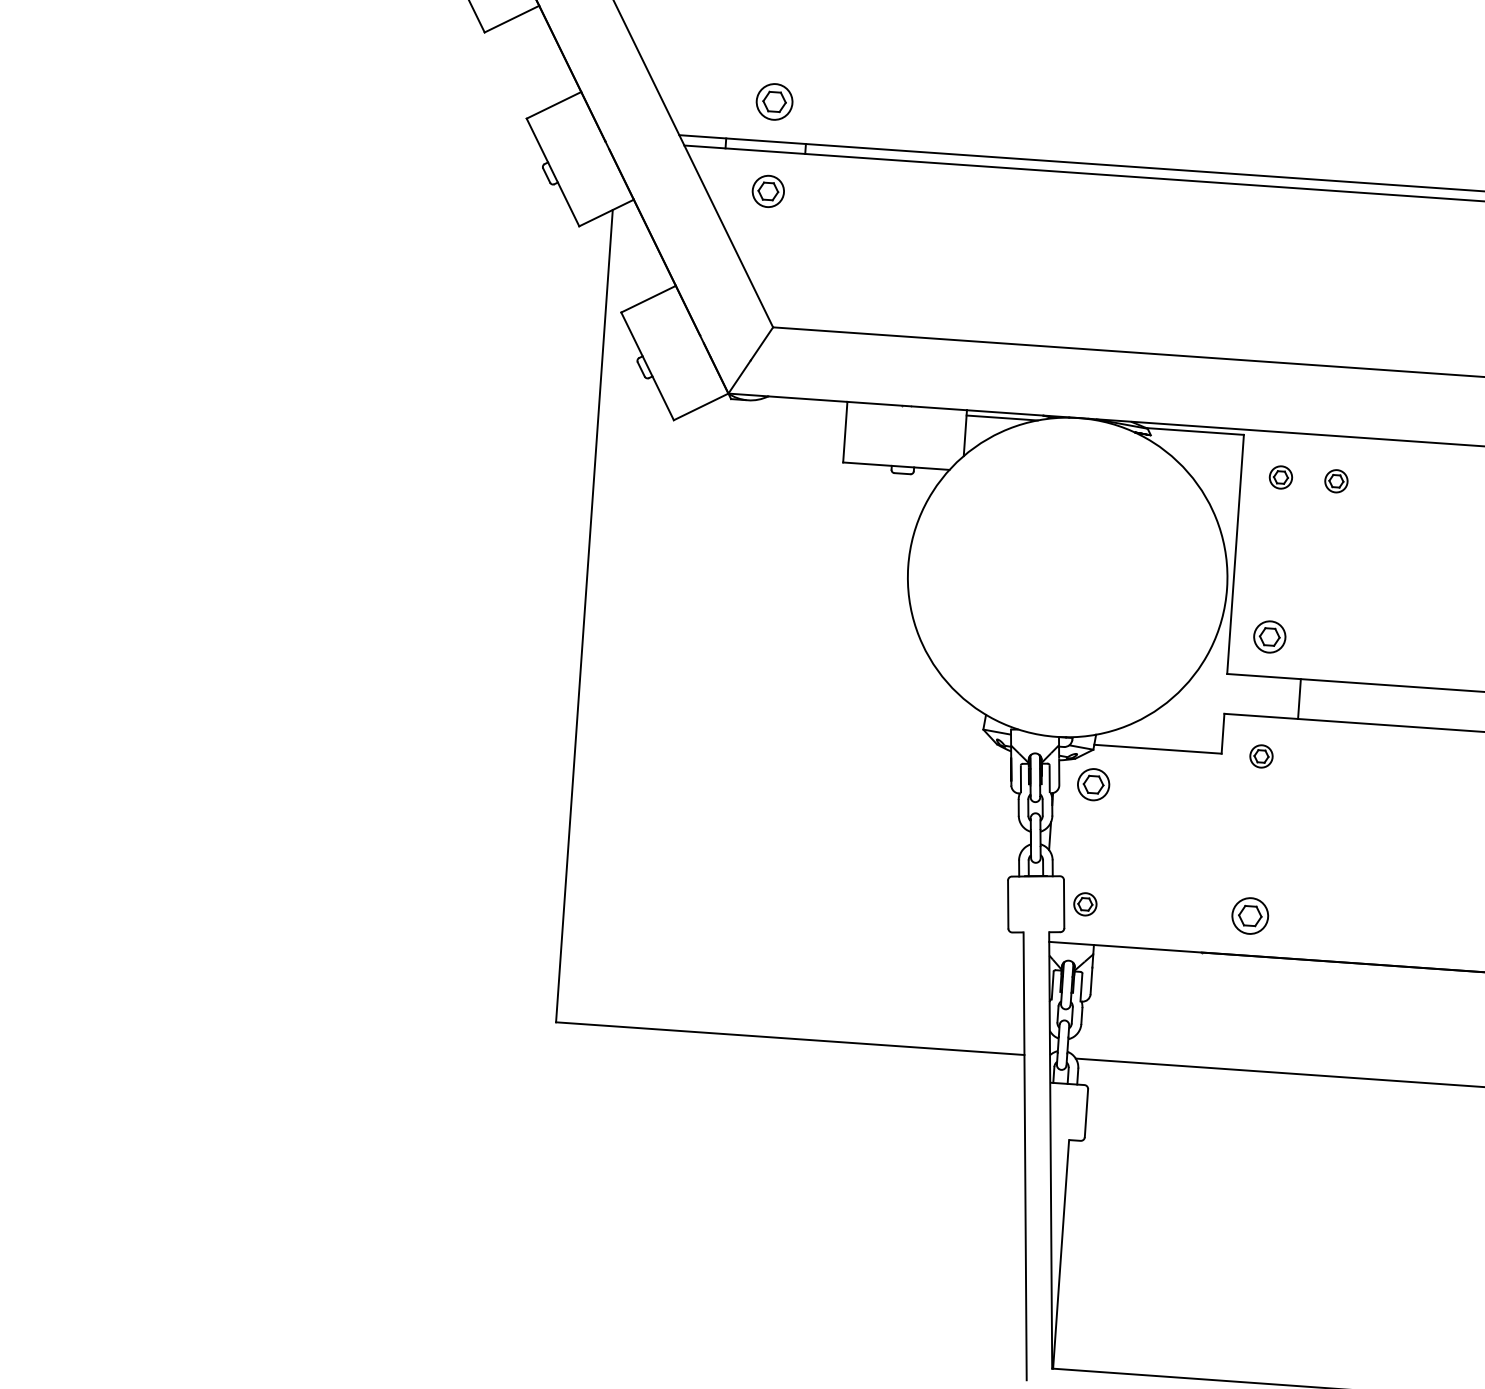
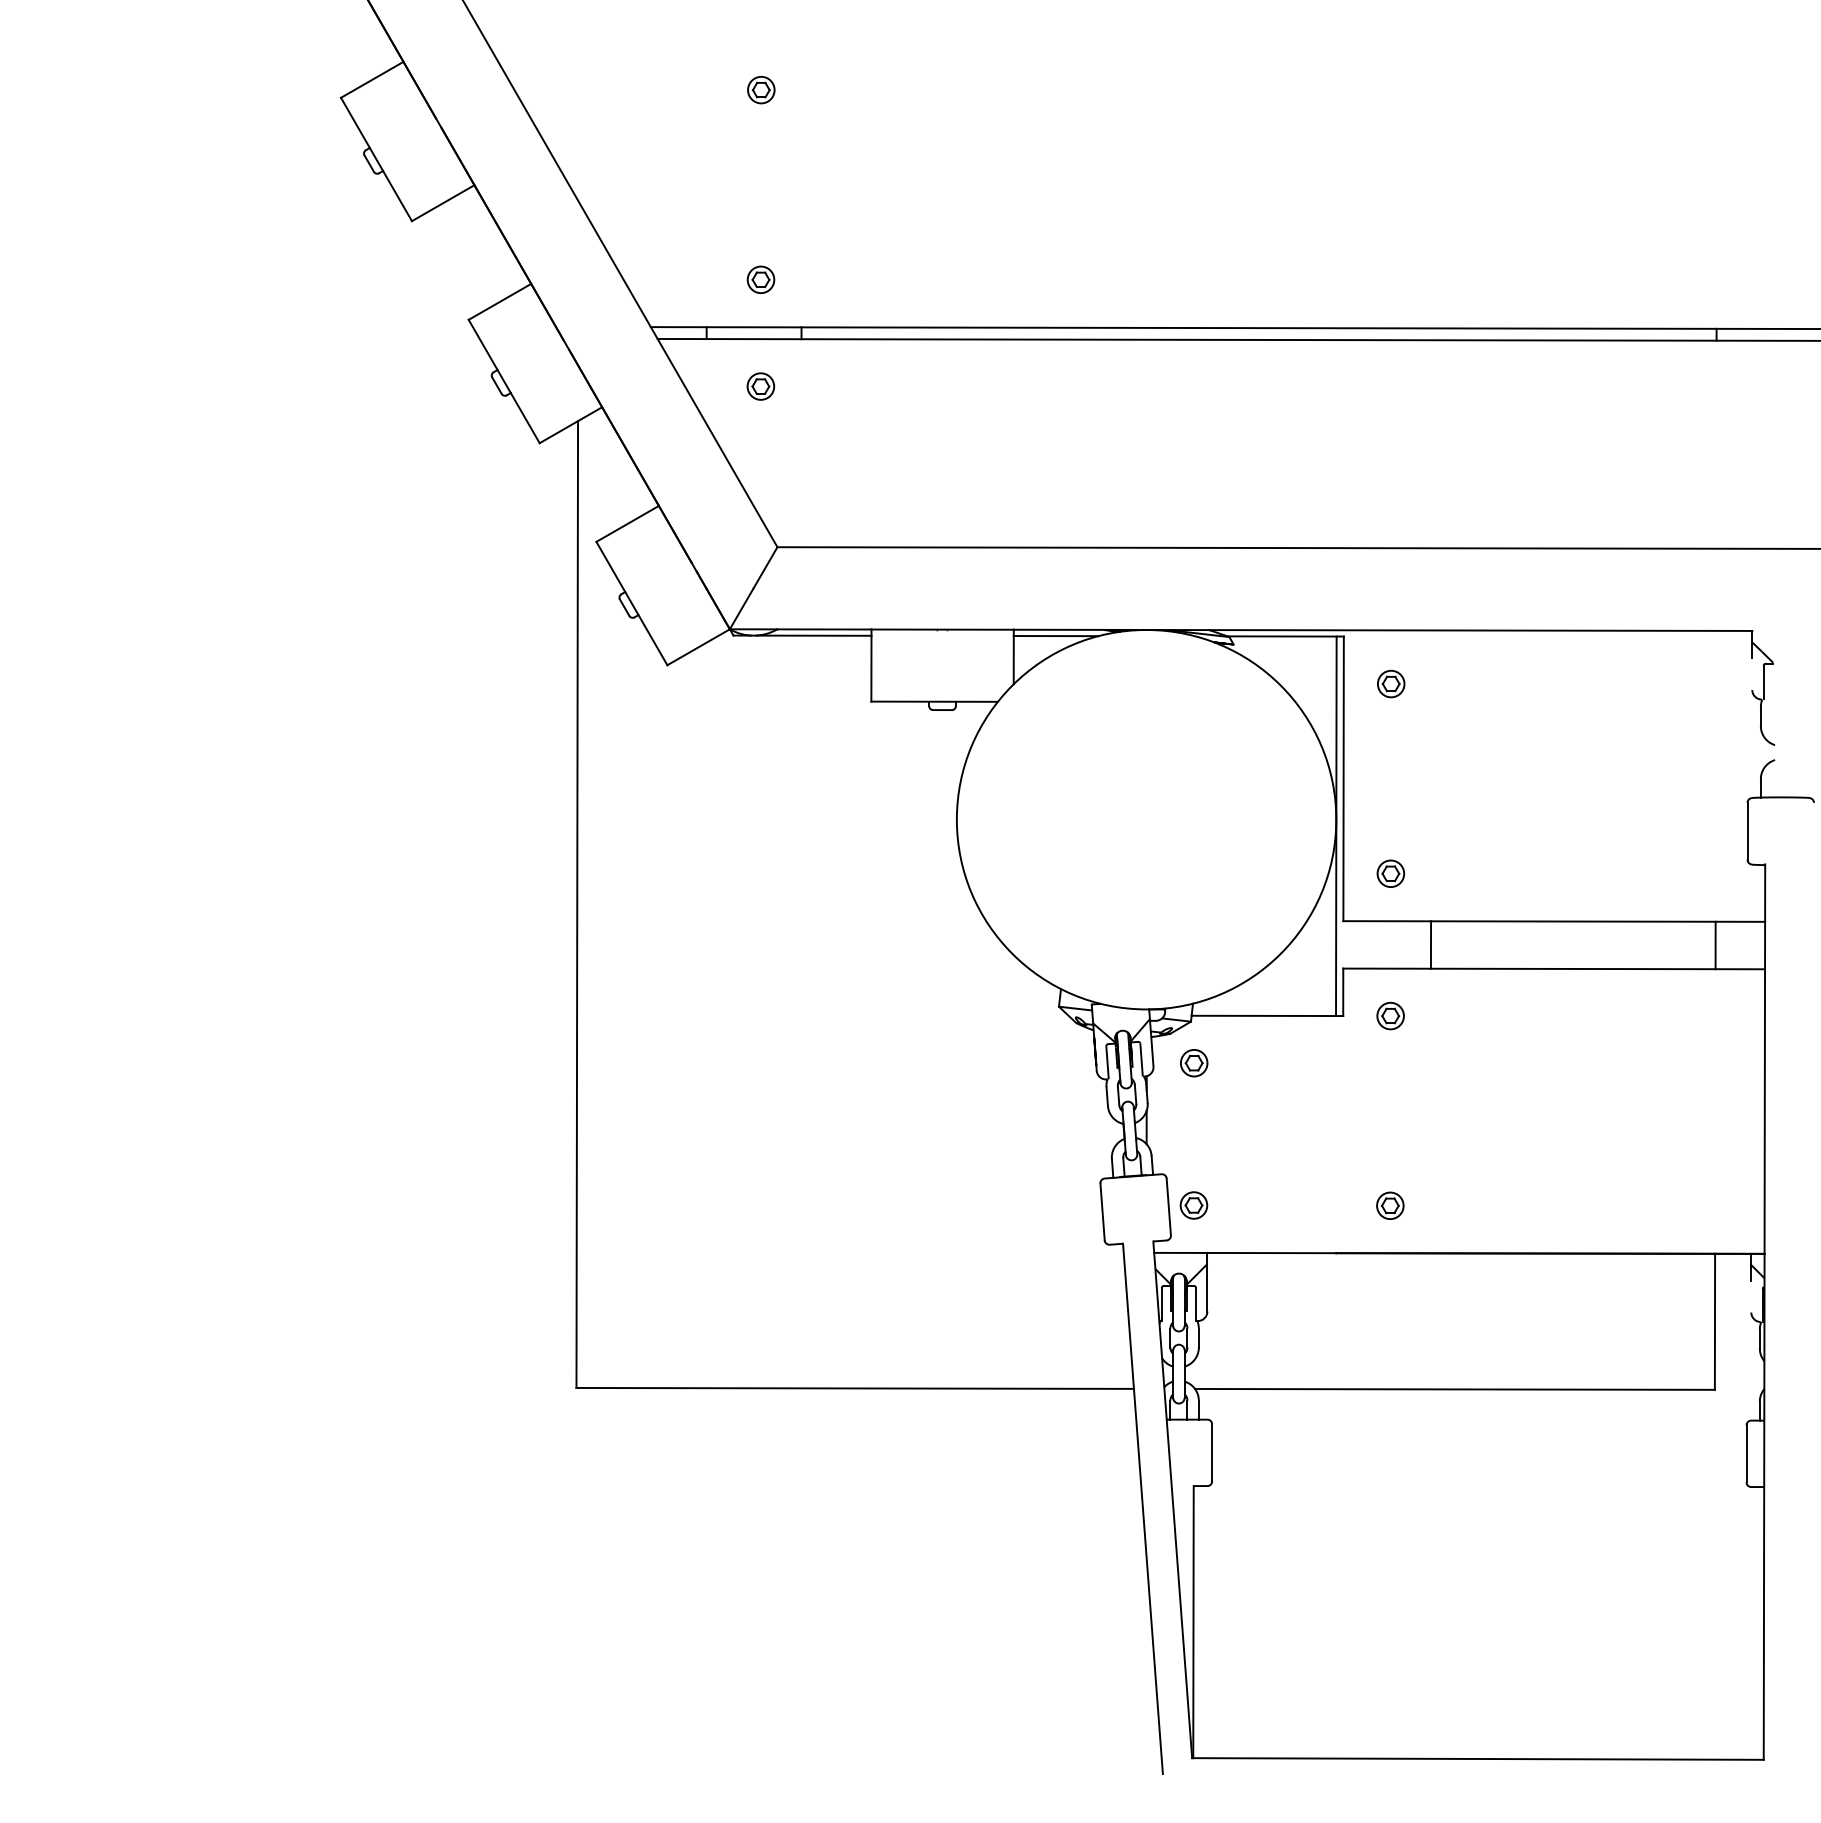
part: (774, 101) -> (760, 279), size x0.62
part: (768, 191) -> (760, 386), size x0.71
line: (798, 403) -> (813, 635), added
part: (1336, 480) -> (1457, 683), removed
line: (1226, 594) -> (1336, 826), added
part: (1269, 636) -> (1390, 873), size x0.71
part: (1093, 785) -> (1194, 1063), size x0.71
part: (1250, 915) -> (1390, 1205), size x0.62

